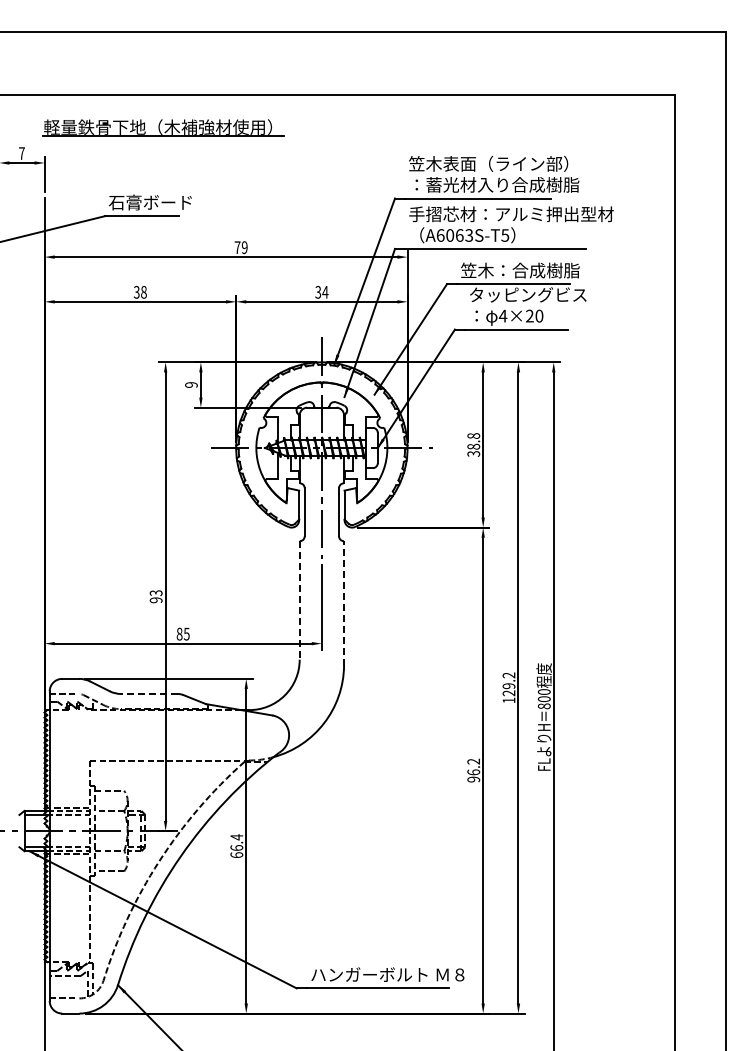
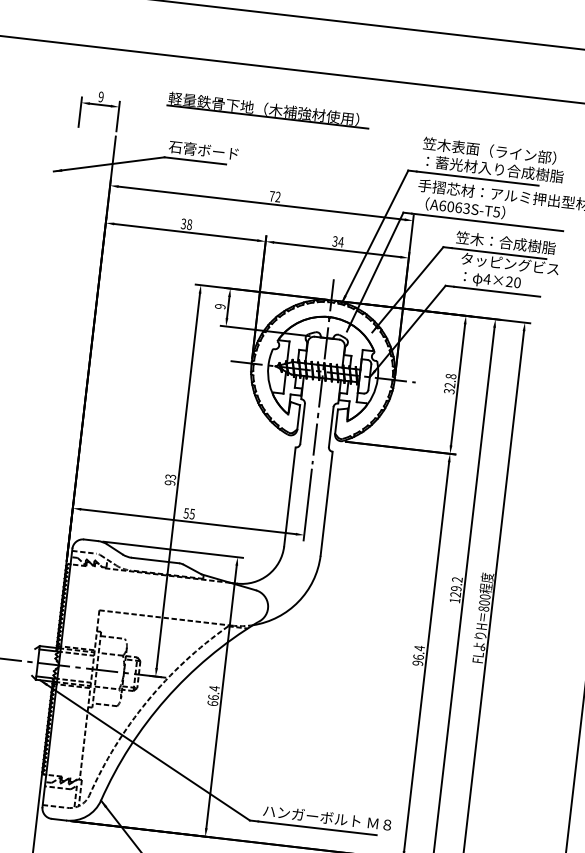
part: (163, 127) -> (268, 109), moved
text: (21, 153) -> (100, 96), 7 -> 9
text: (244, 248) -> (277, 197), 79 -> 72
text: (473, 446) -> (449, 385), 38.8 -> 32.8
line: (299, 600) -> (289, 496), dashed -> solid
line: (344, 603) -> (327, 503), dashed -> solid
text: (179, 633) -> (186, 512), 85 -> 55
line: (149, 693) -> (155, 560), dashed -> solid
text: (473, 761) -> (419, 648), 96.2 -> 96.4

